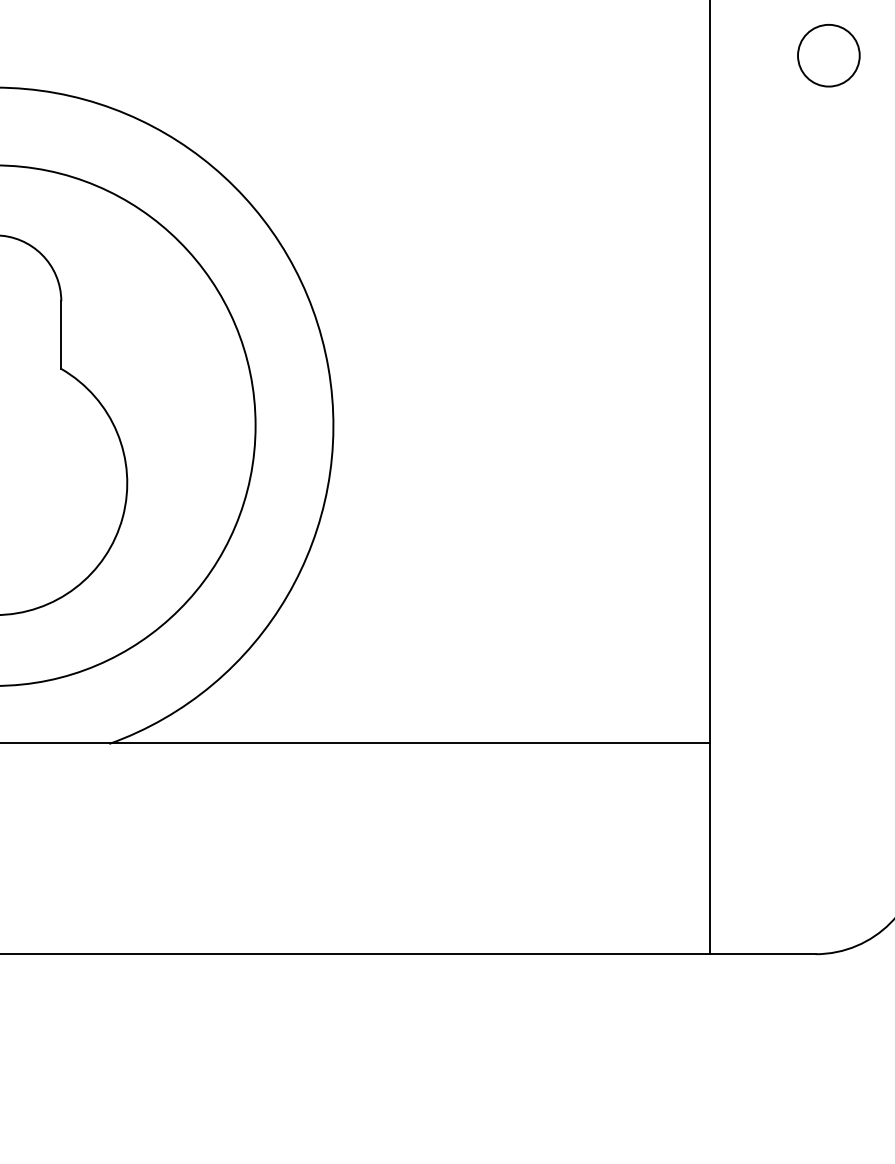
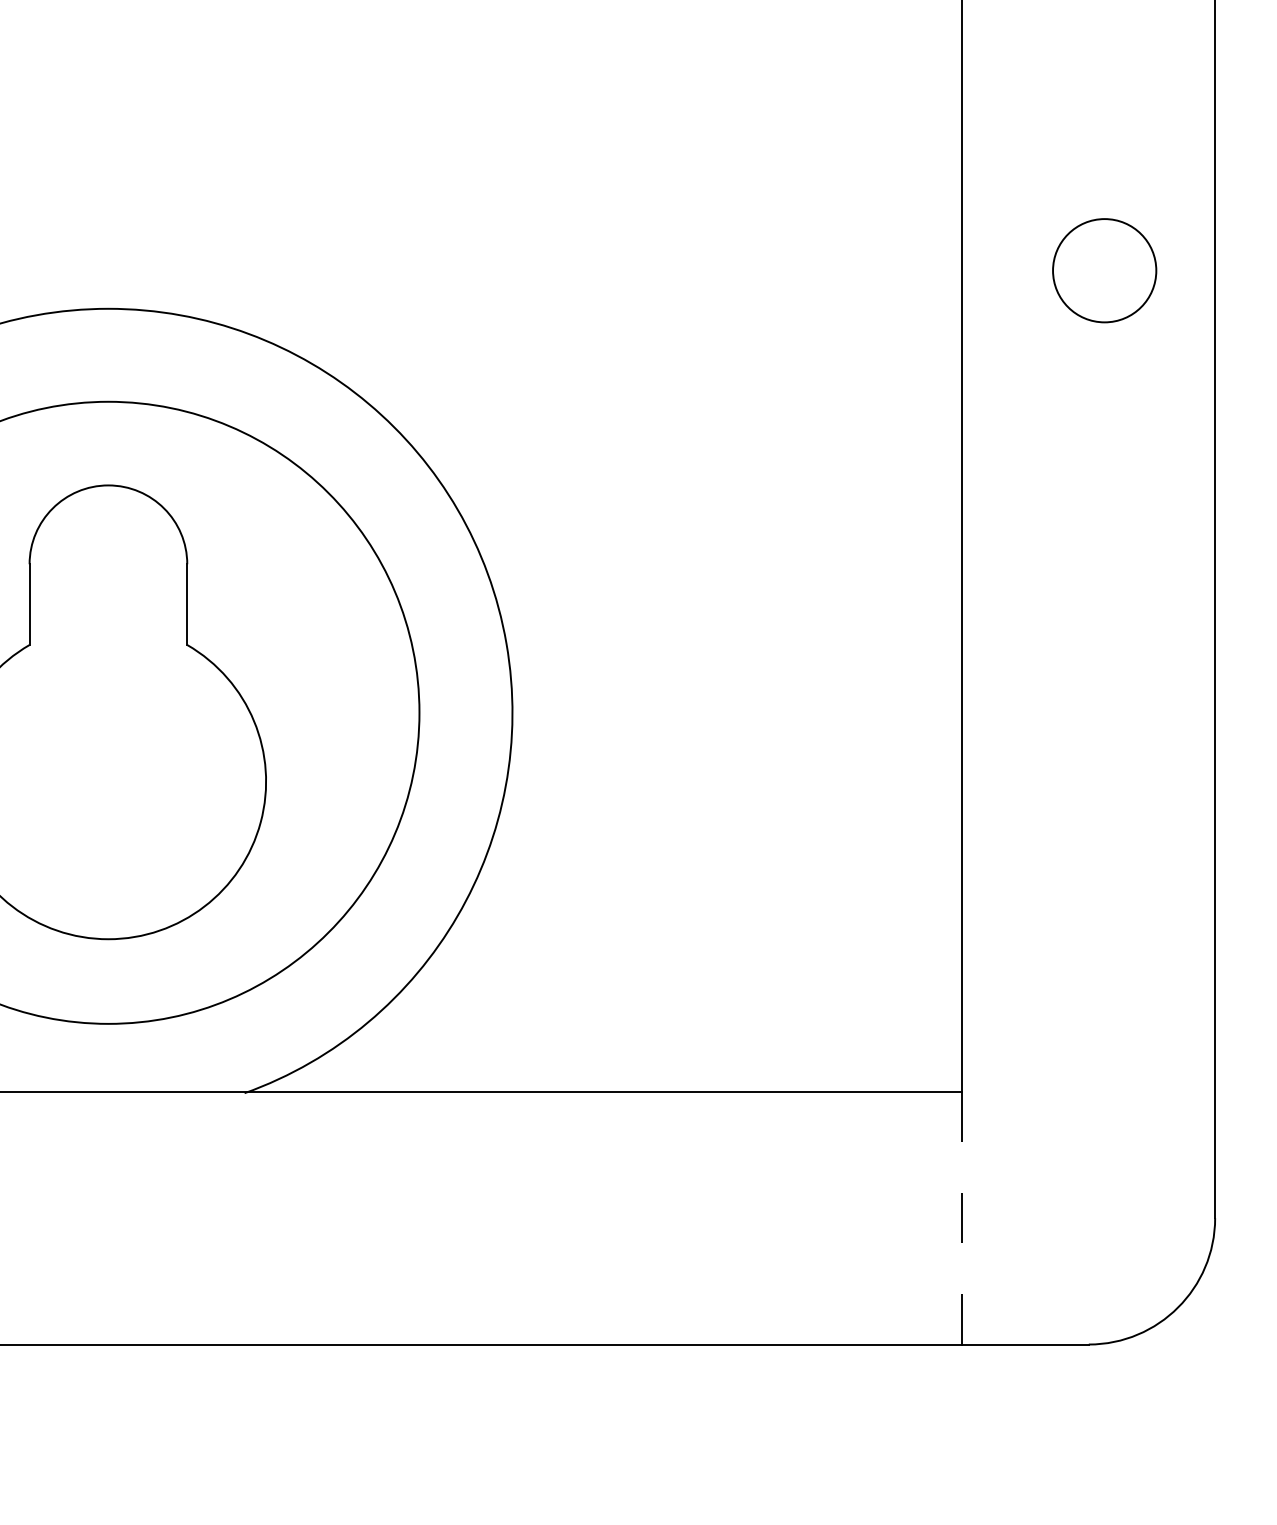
circle: (828, 55) -> (1104, 270), size x1.4
line: (709, 848) -> (962, 1218), solid -> dashed

